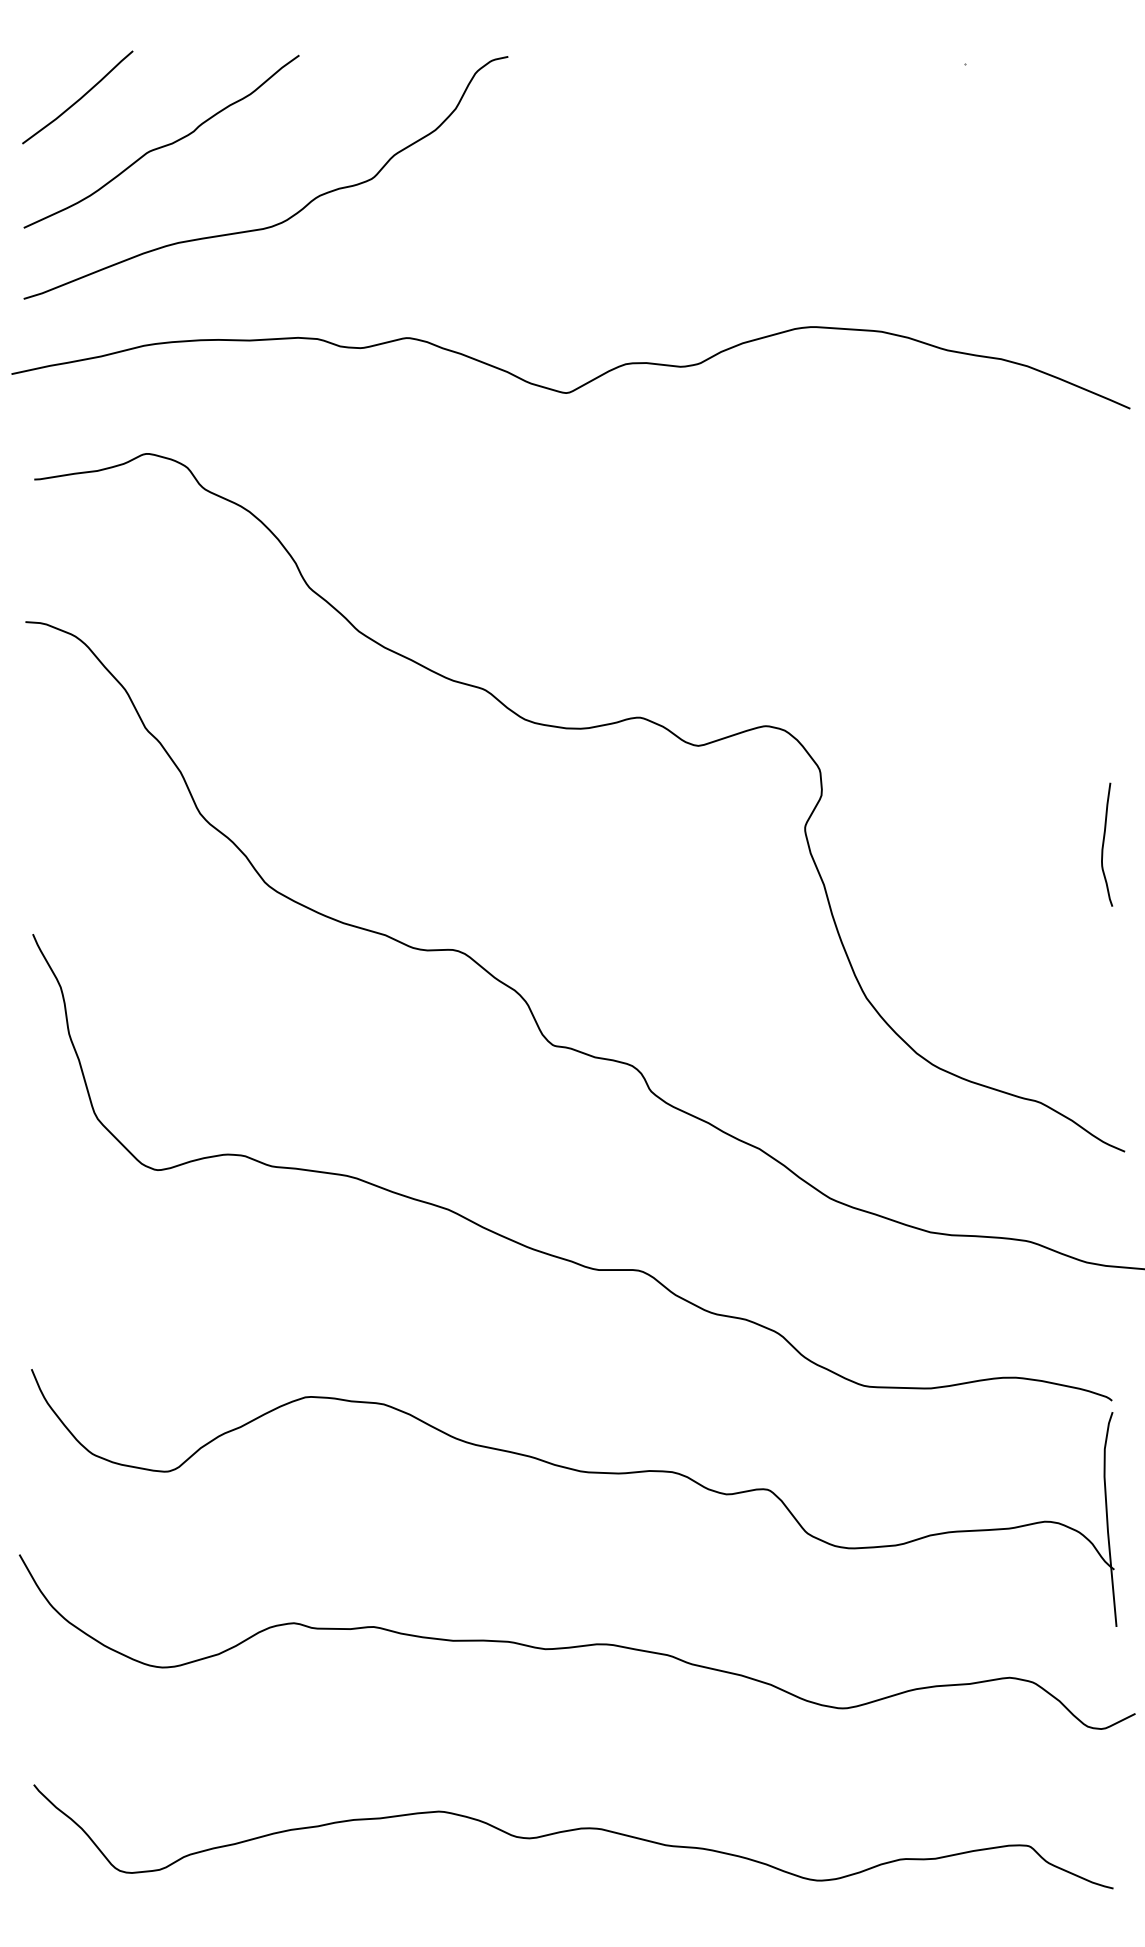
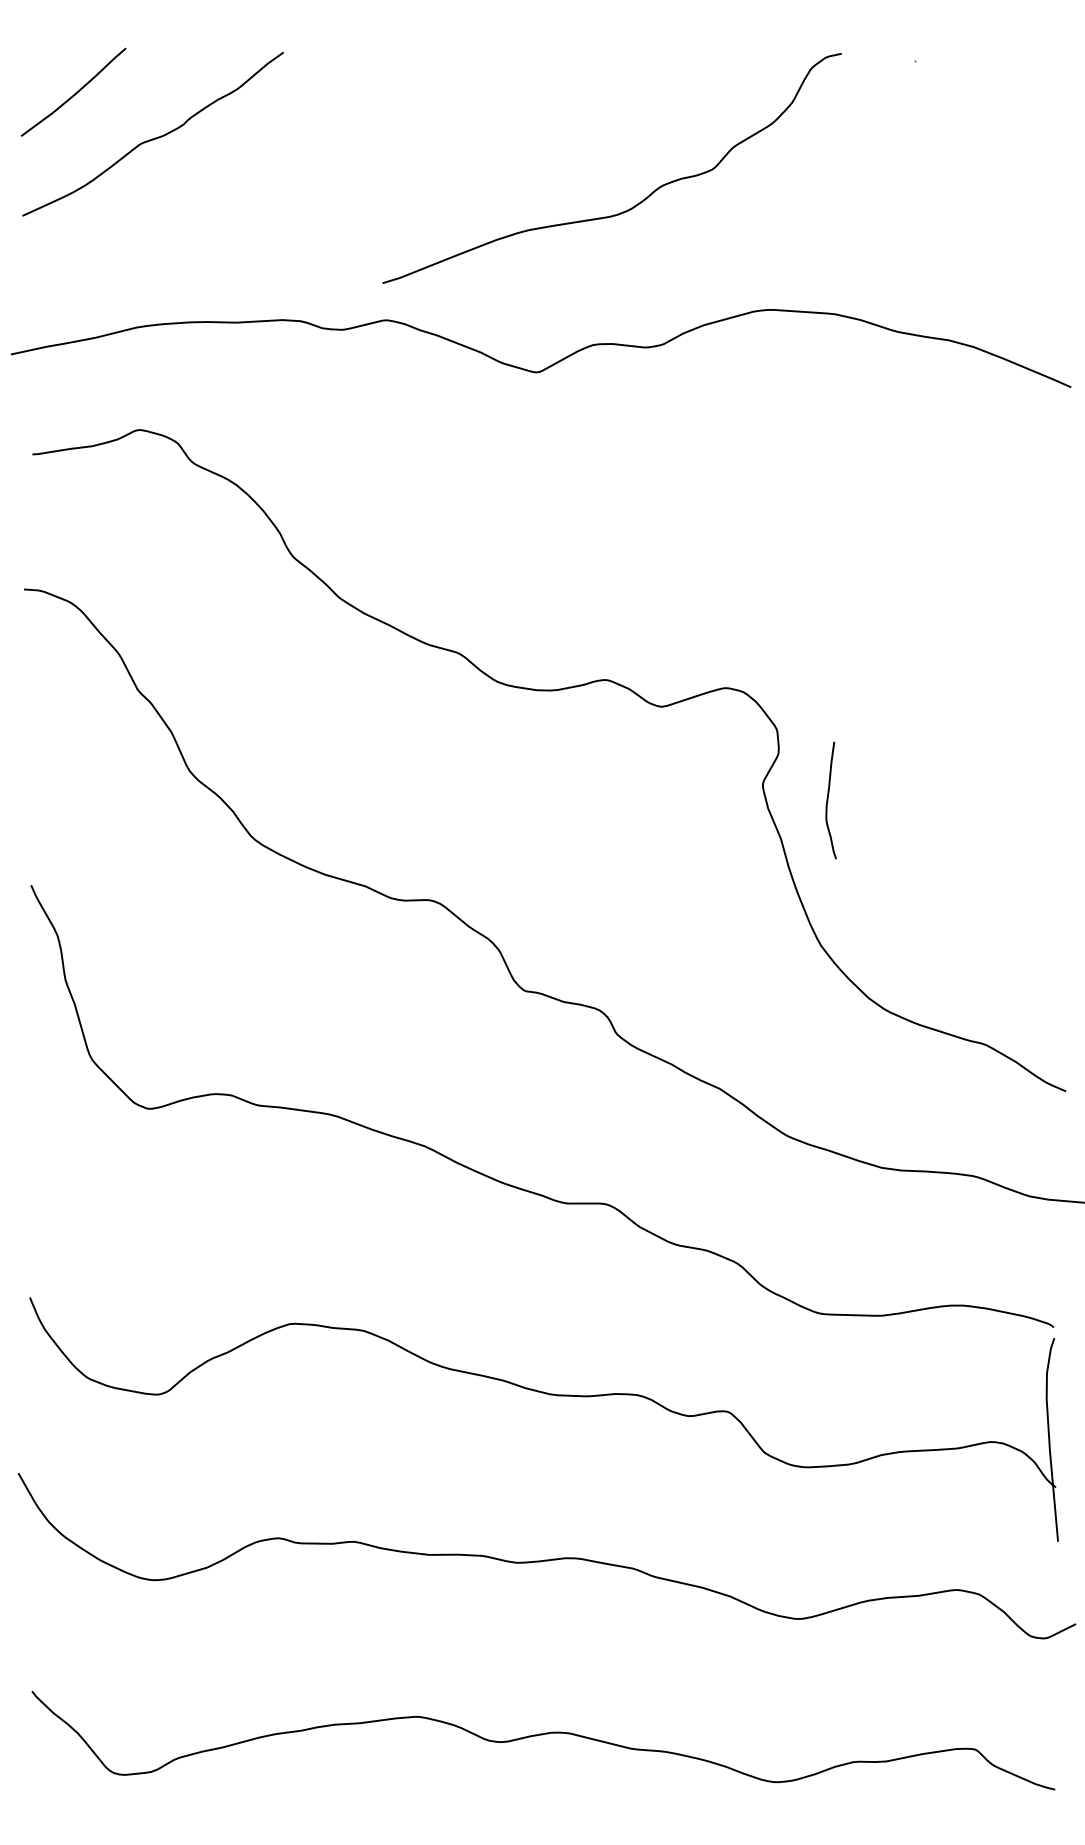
curve: (291, 215) -> (636, 204), moved
curve: (1104, 843) -> (828, 799), moved

